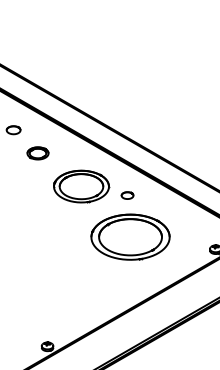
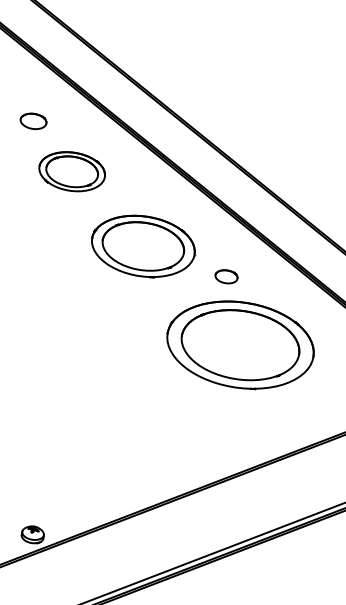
part: (37, 153) -> (71, 171), size x1.67
part: (130, 236) -> (240, 343), moved

